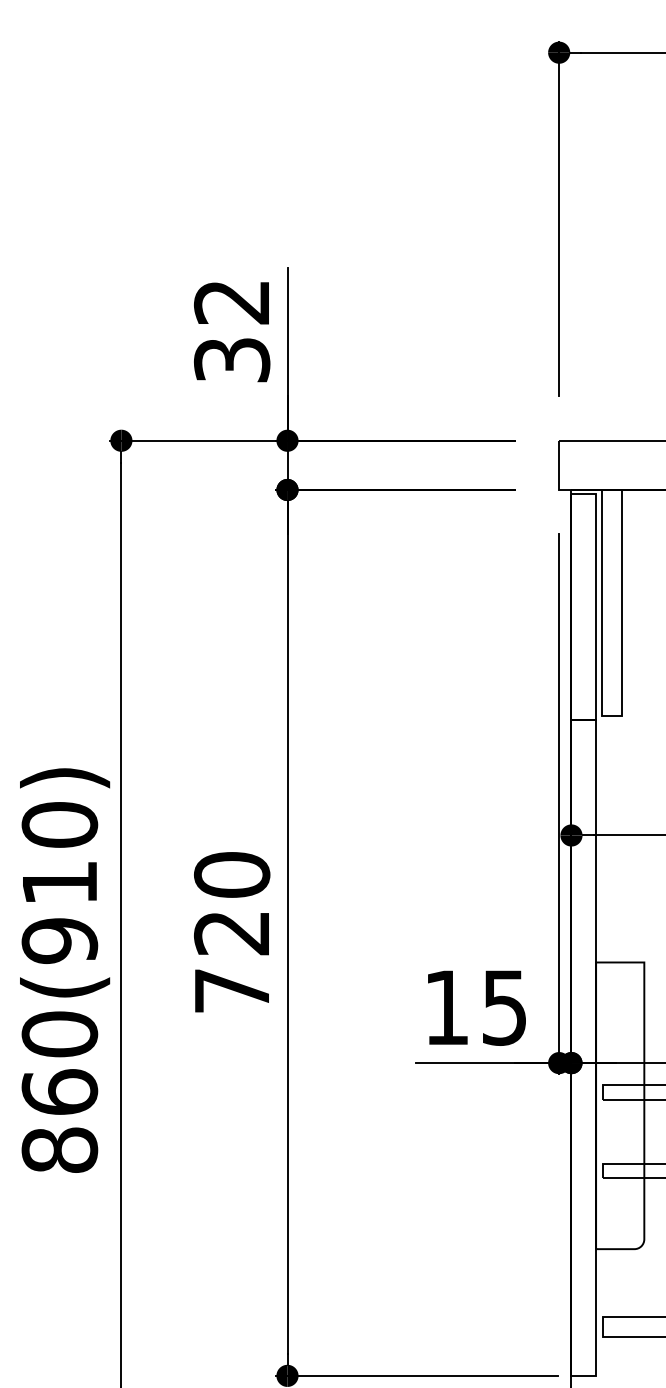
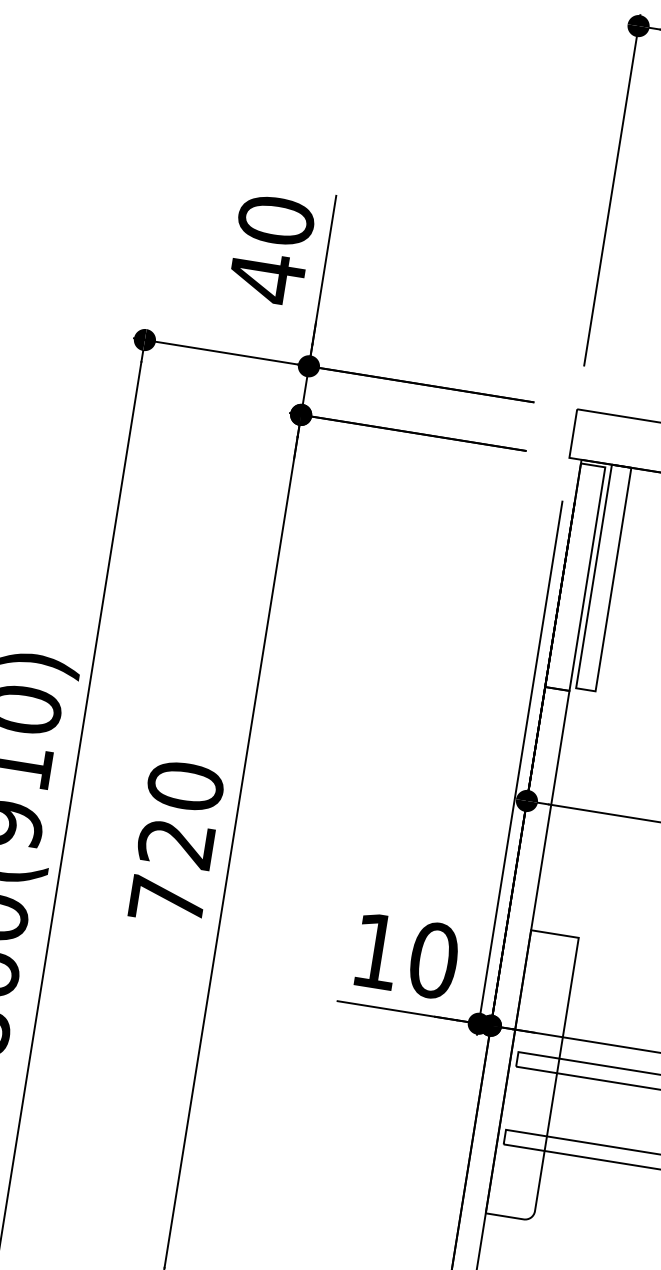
text: (231, 331) -> (270, 249), 32 -> 40
text: (504, 1007) -> (433, 960), 15 -> 10

